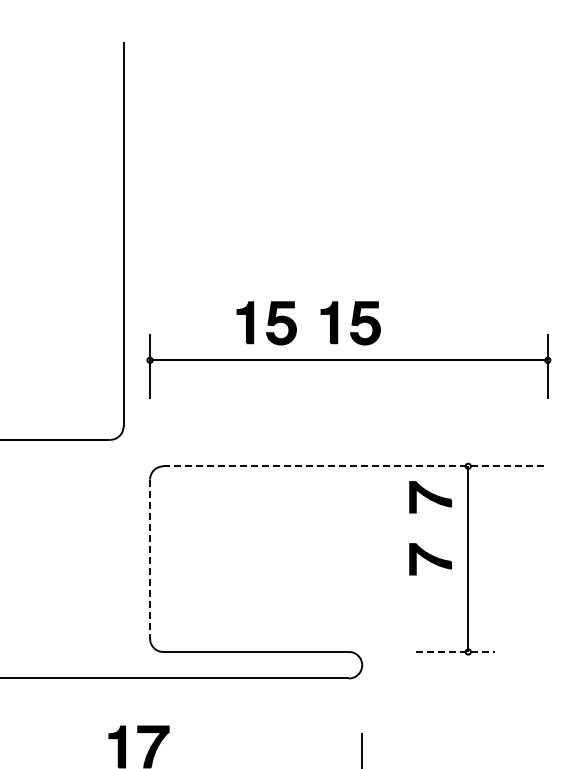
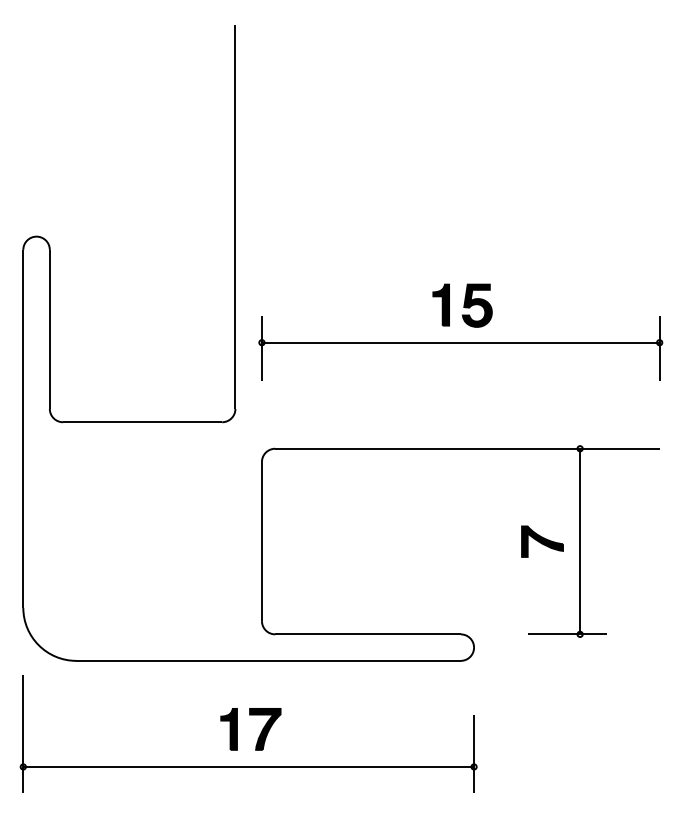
part: (266, 323) -> (378, 305), removed
line: (355, 466) -> (467, 448), dashed -> solid
part: (430, 497) -> (542, 479), removed
line: (149, 559) -> (261, 541), dashed -> solid
line: (455, 652) -> (567, 634), dashed -> solid

